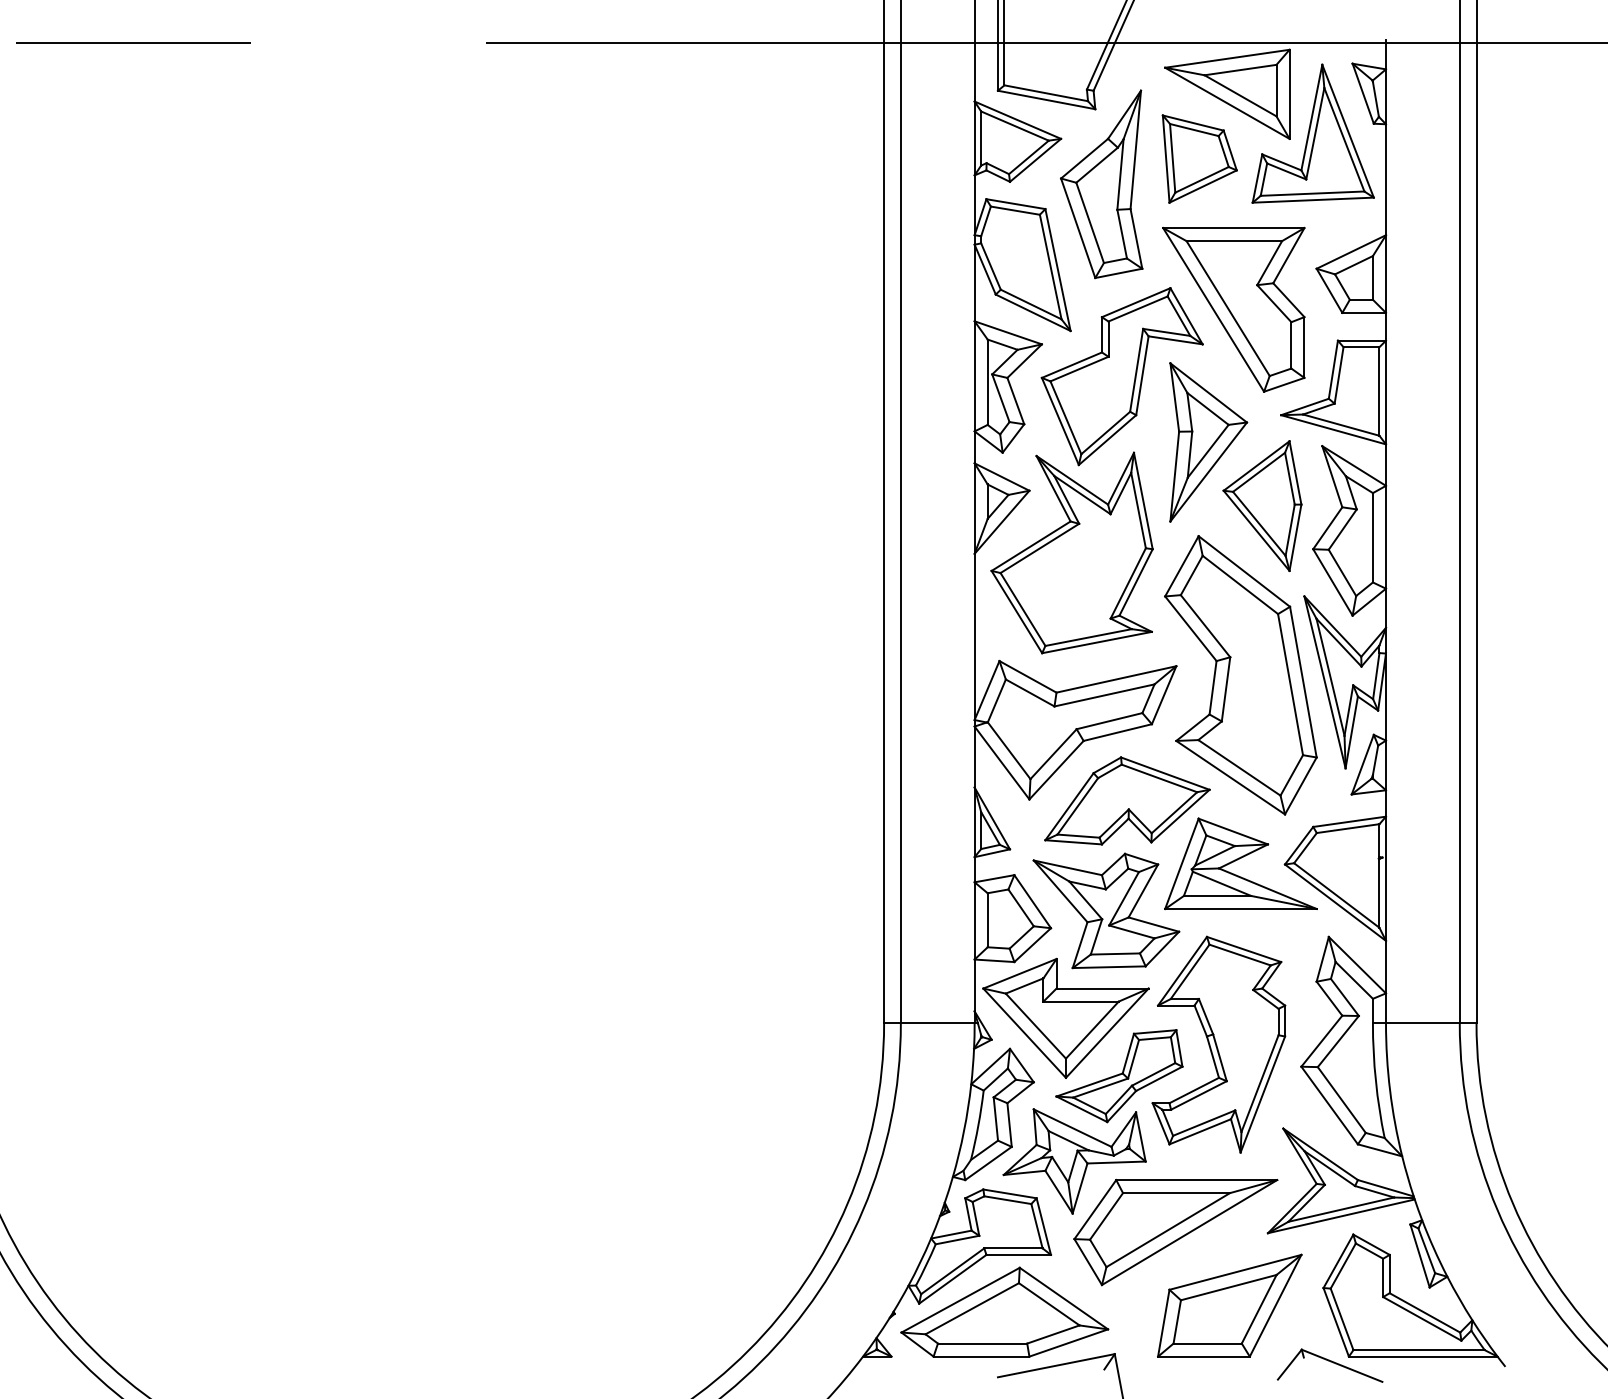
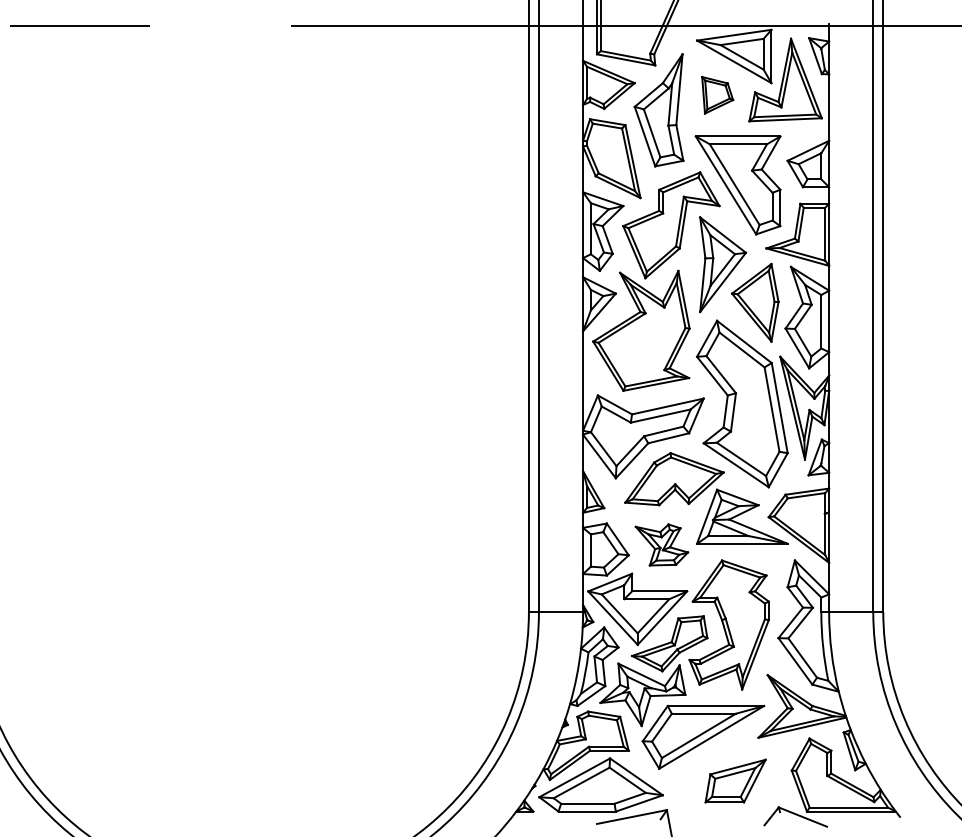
part: (1199, 159) -> (717, 95), size x0.7
part: (1105, 910) -> (661, 544), size x0.6
part: (1229, 1304) -> (735, 780), size x0.7

